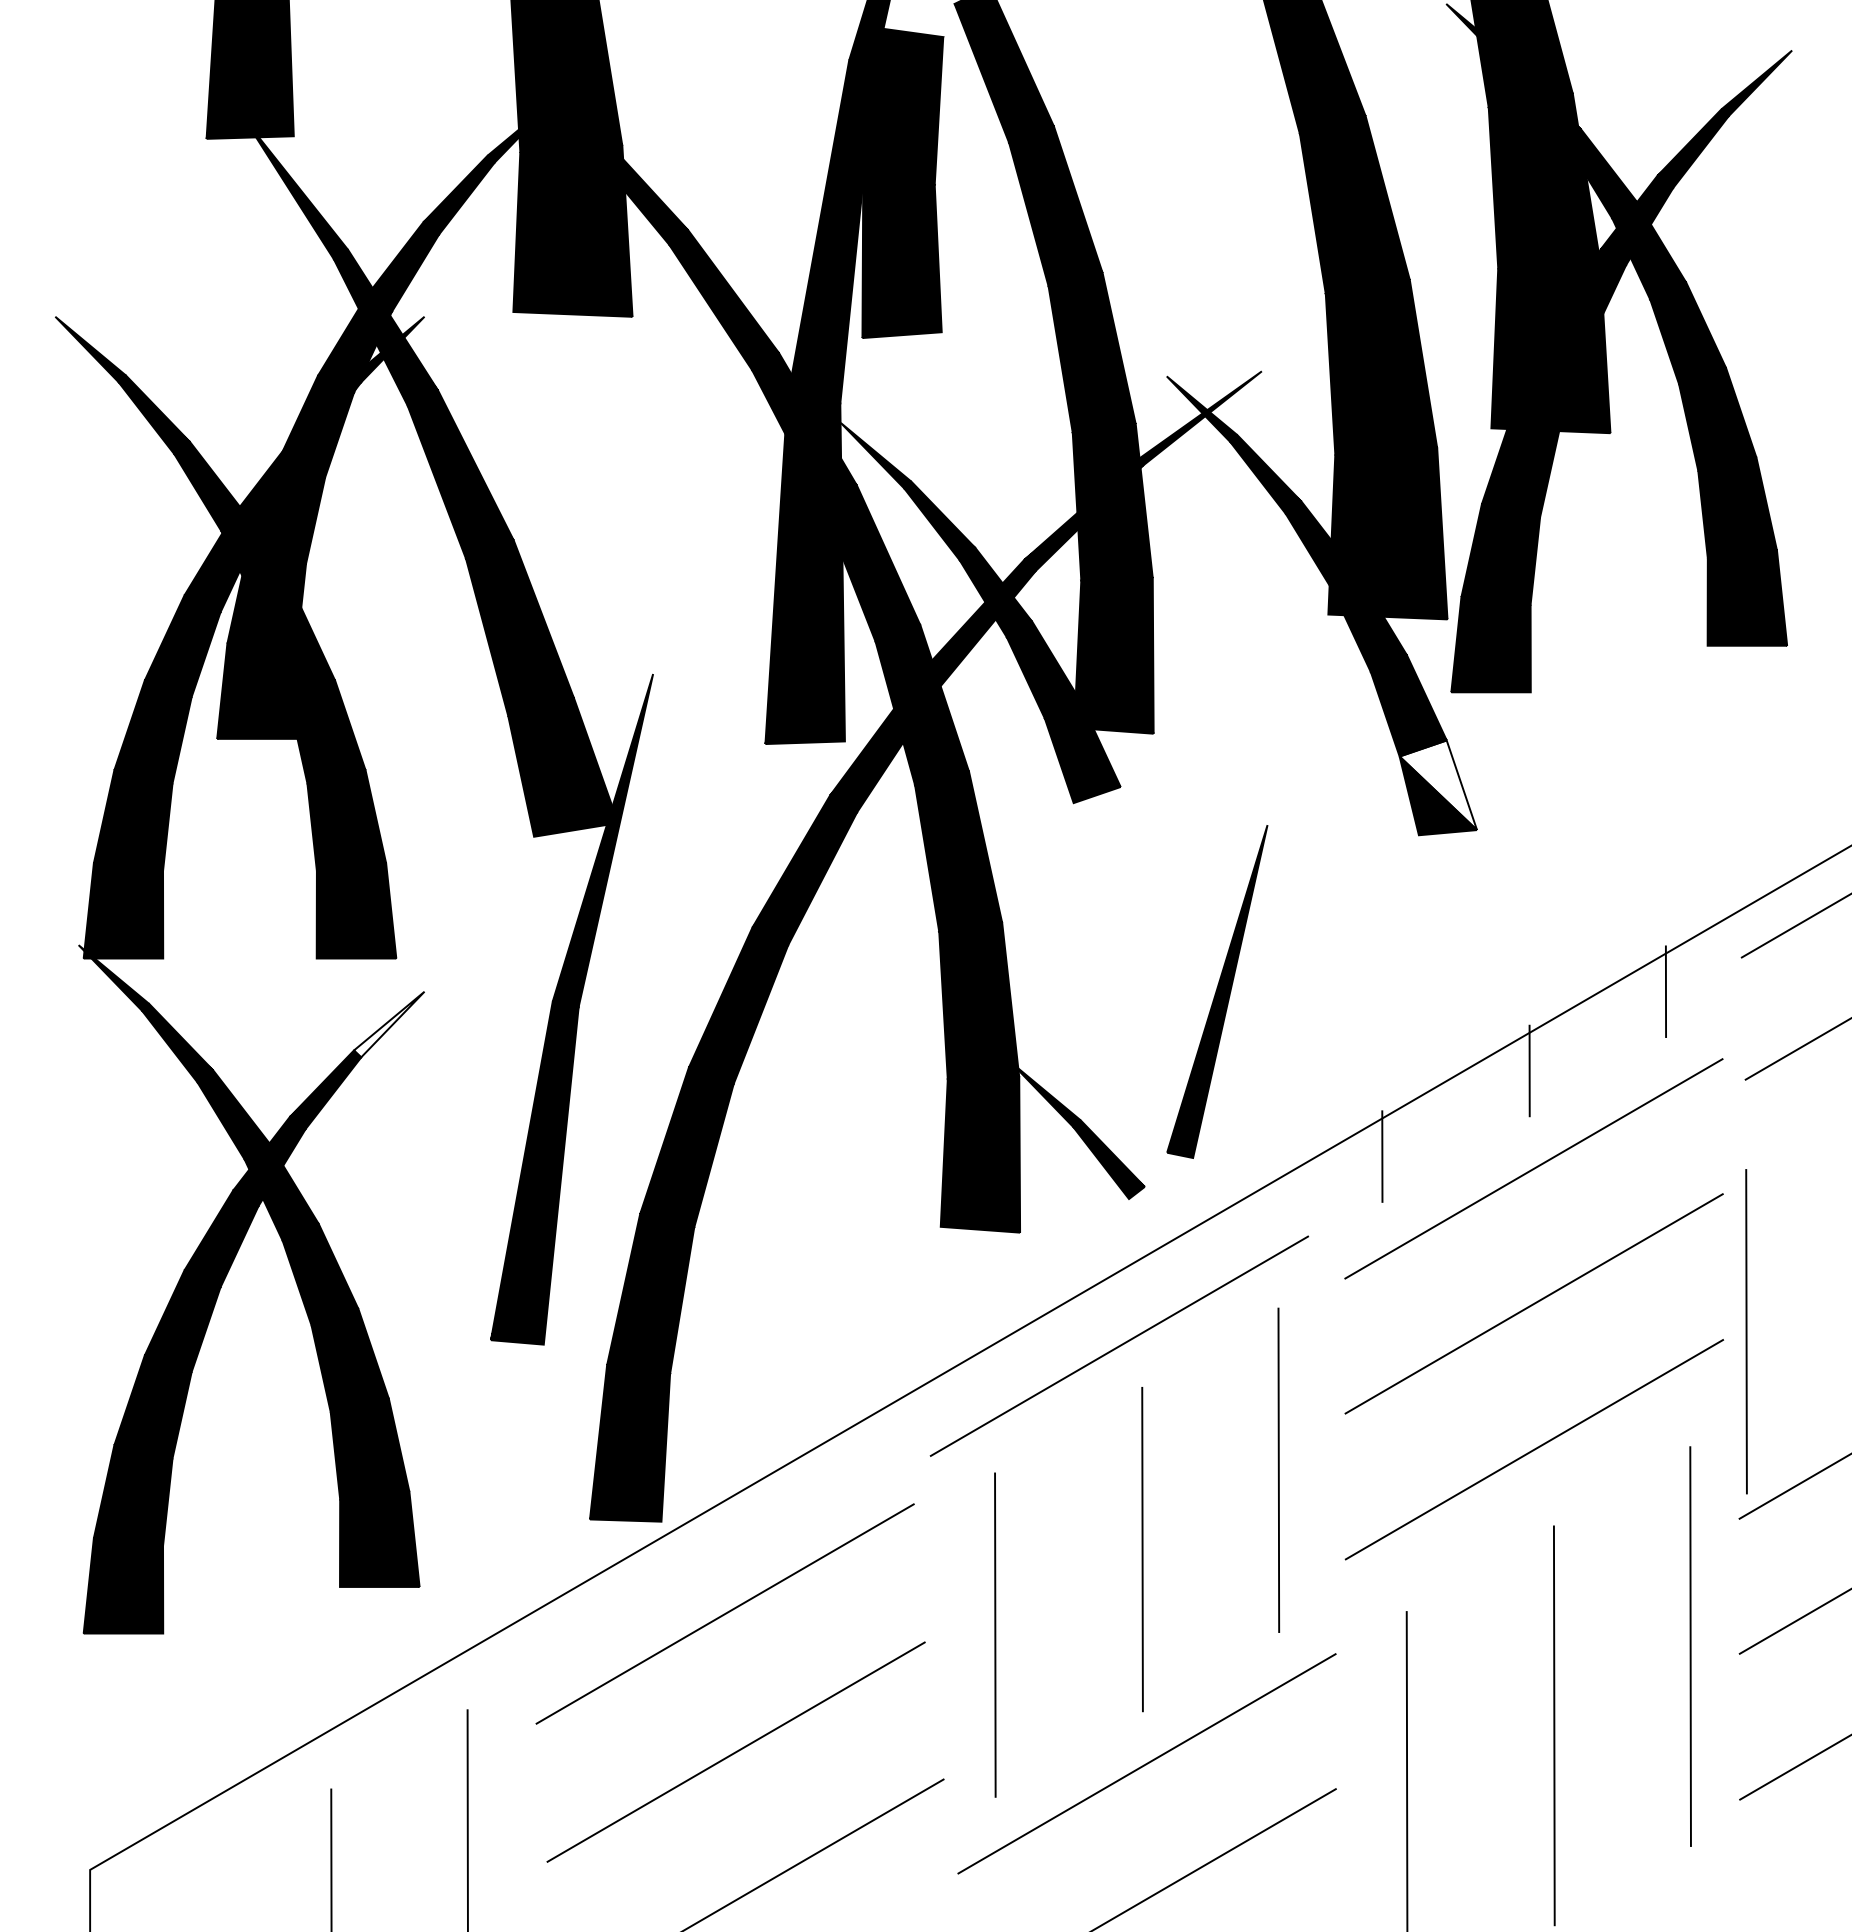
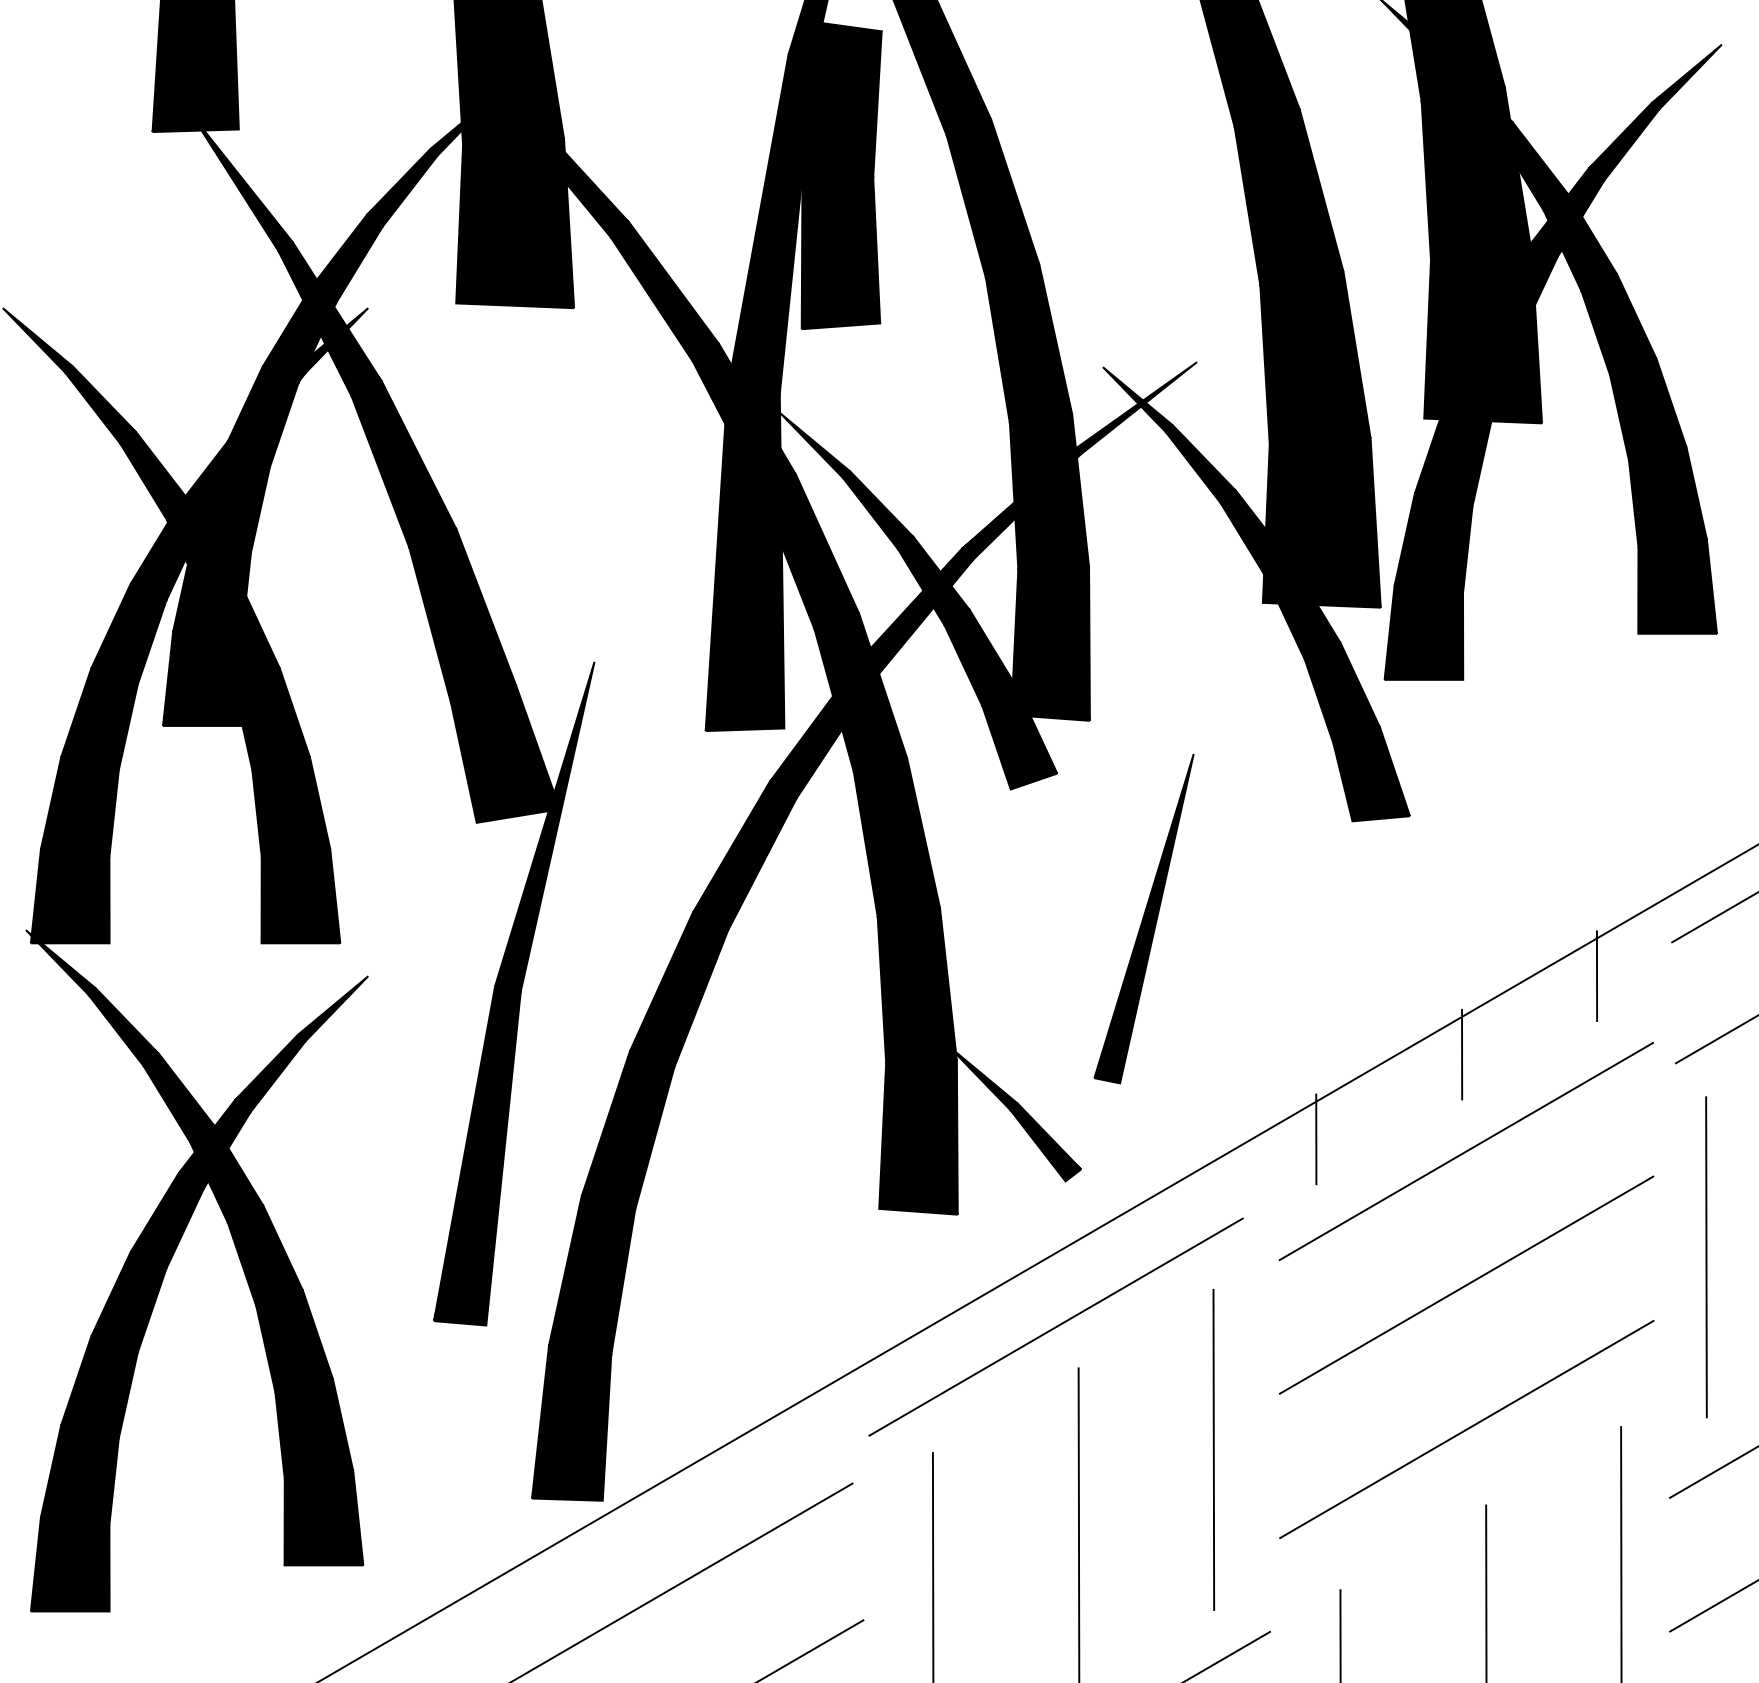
fill: (1438, 785) -> (1371, 772), added
part: (1217, 991) -> (1144, 918), moved
fill: (388, 1024) -> (332, 1008), added
line: (1746, 1331) -> (1706, 1257), moved

